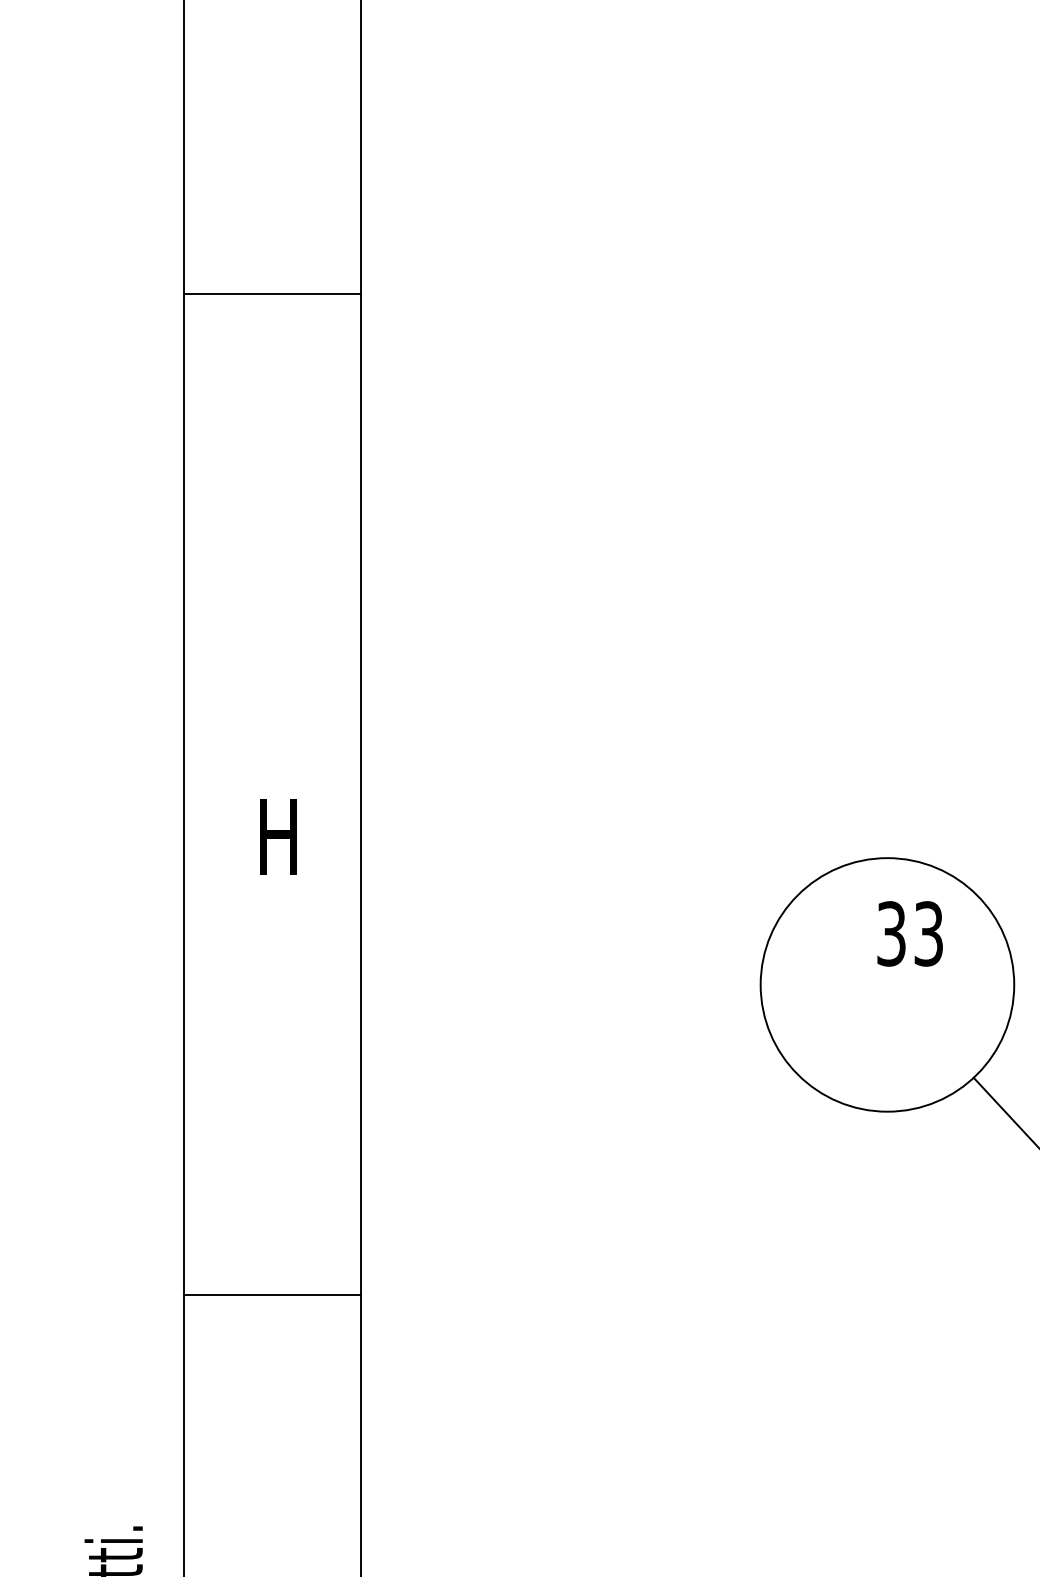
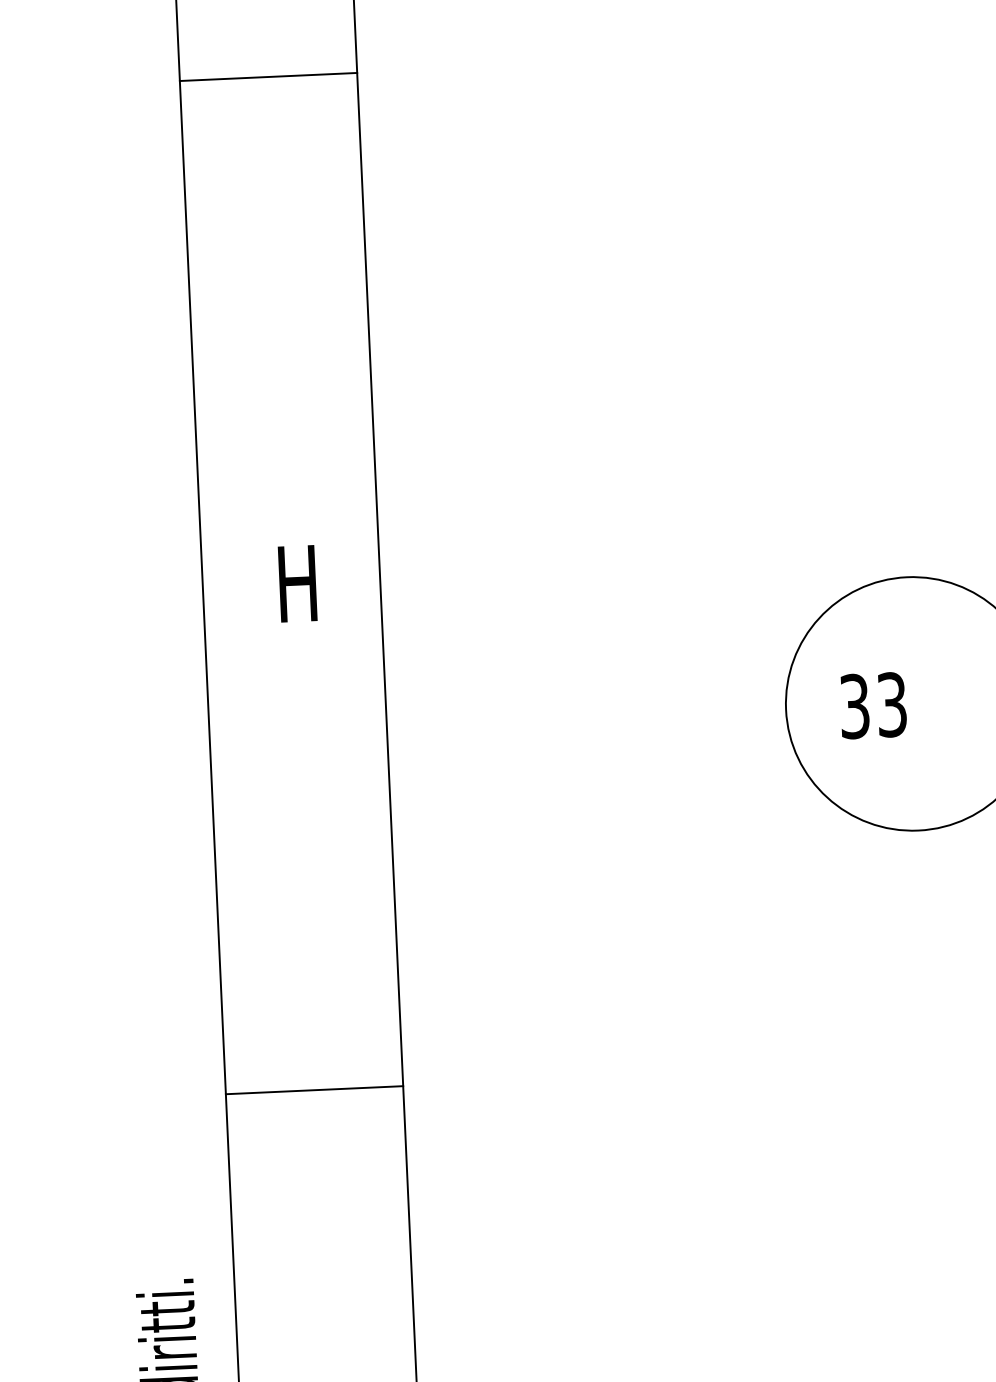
line: (272, 294) -> (268, 77), moved
text: (909, 933) -> (872, 705), moved
line: (272, 1294) -> (314, 1090), moved

